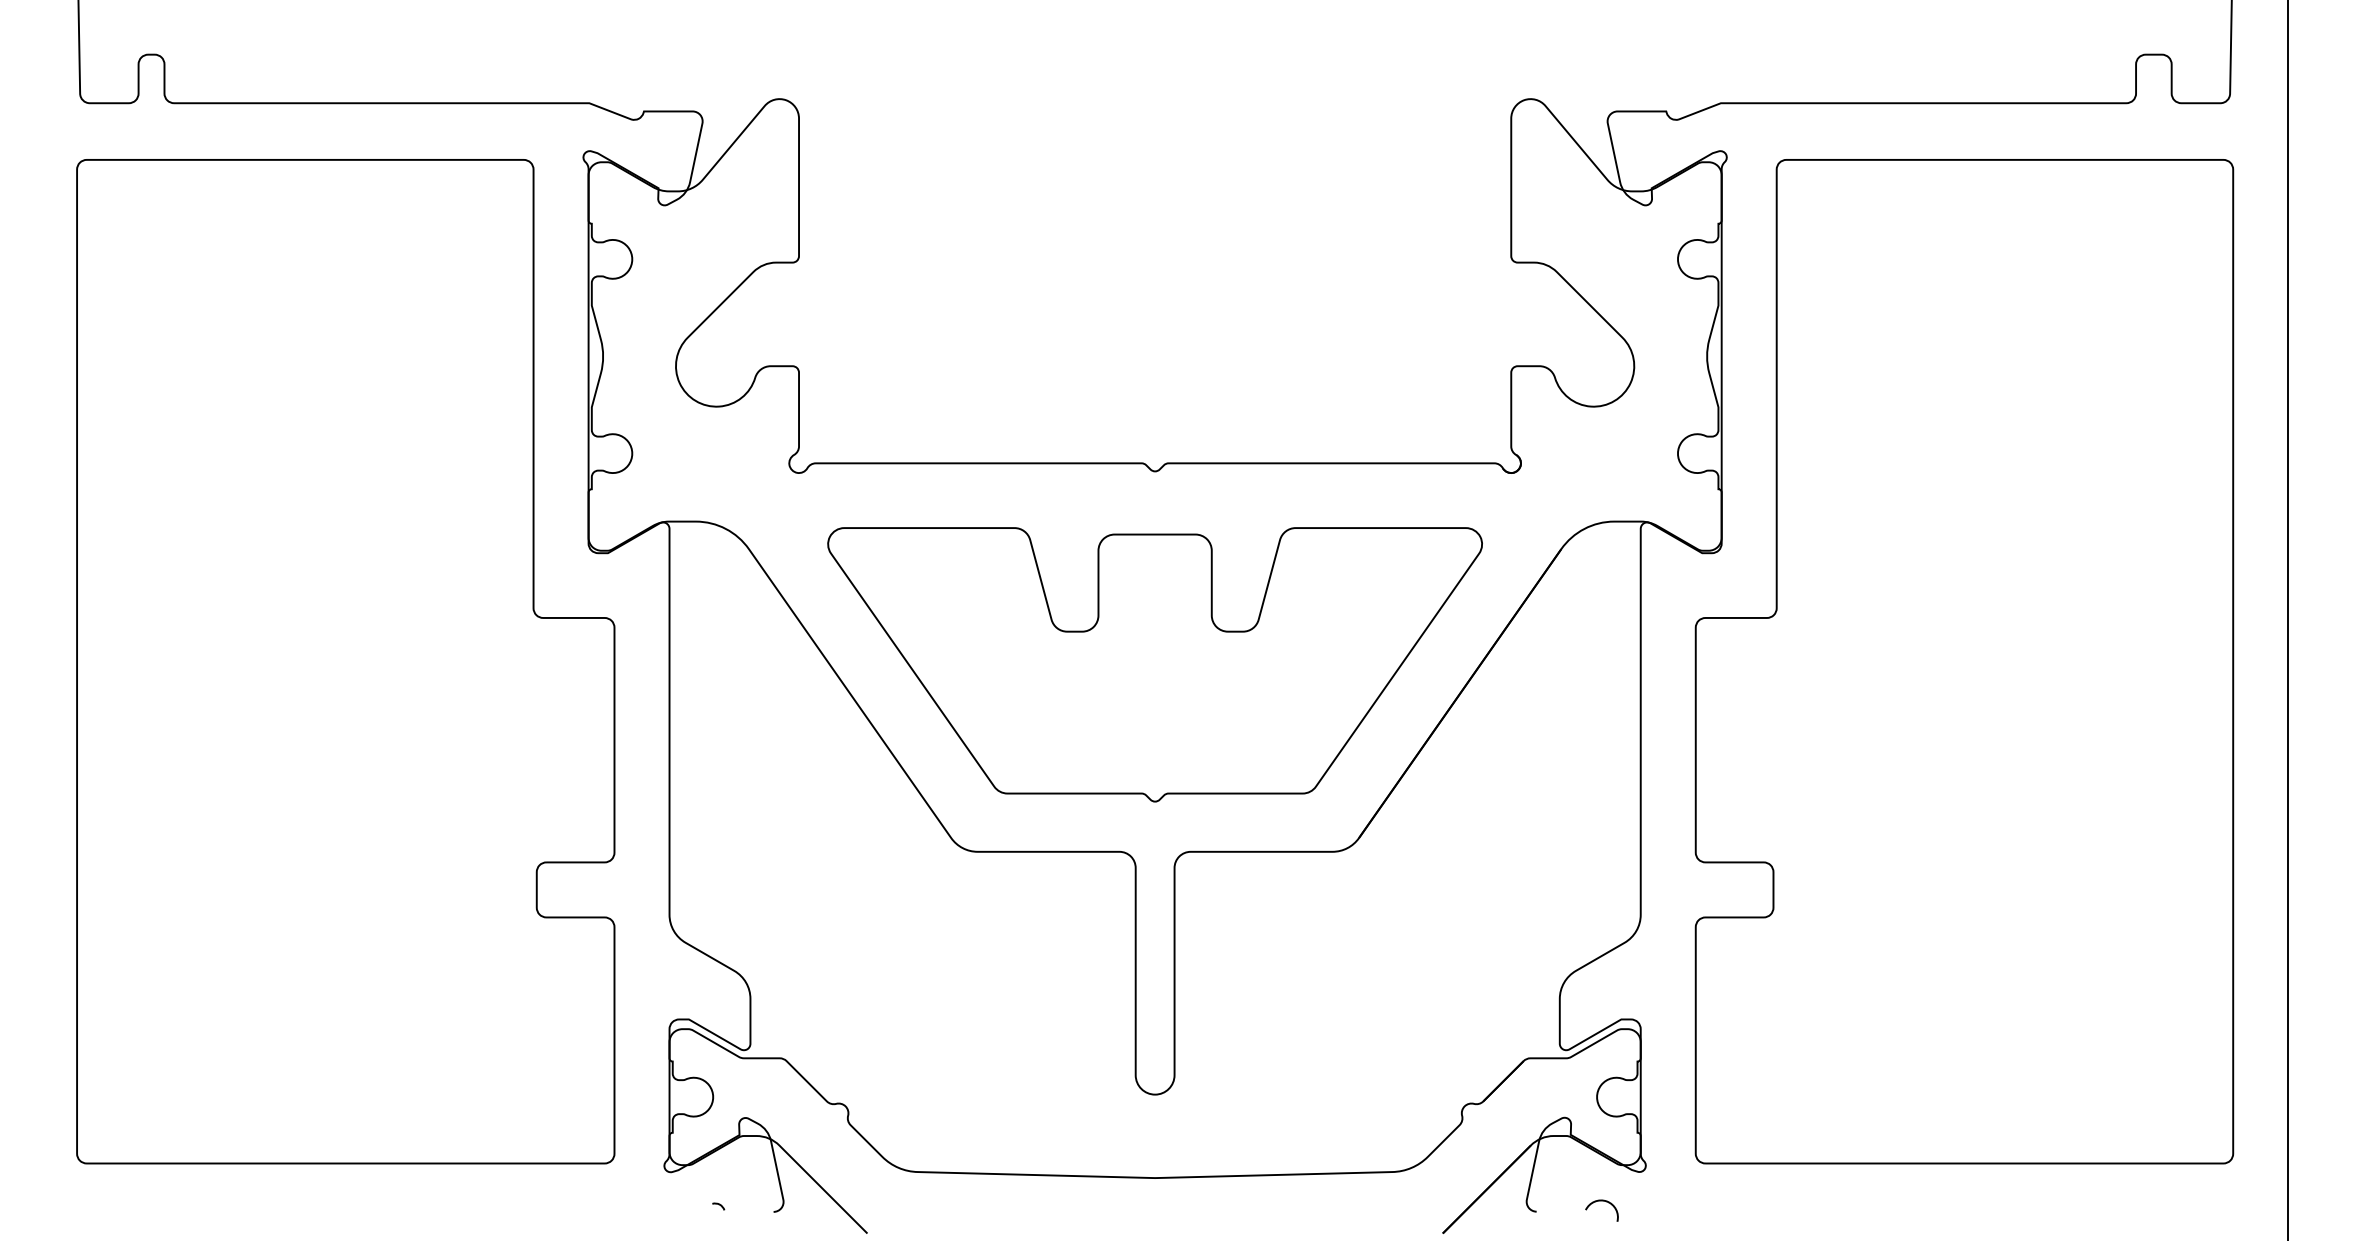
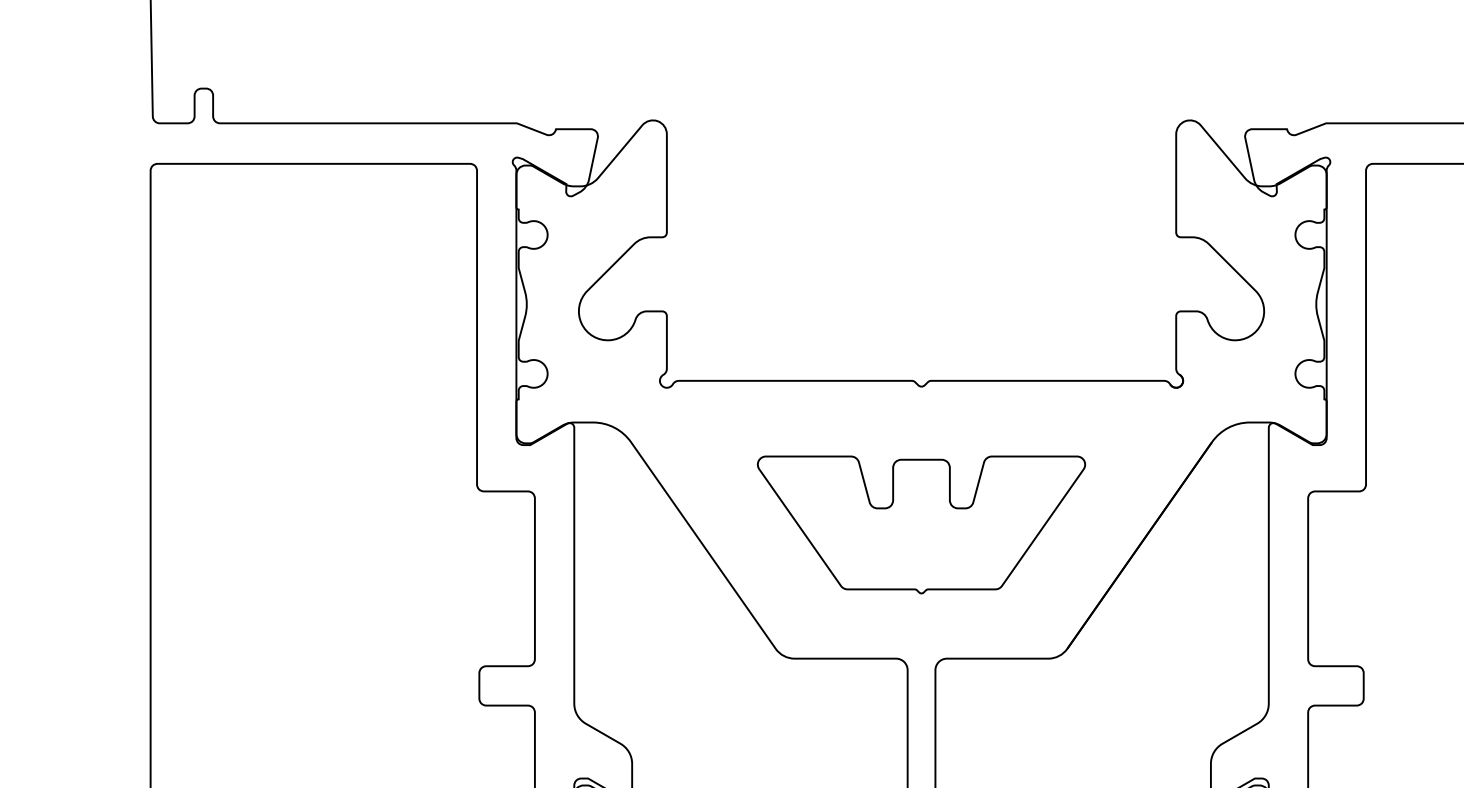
part: (1154, 664) -> (921, 524), size x0.7

